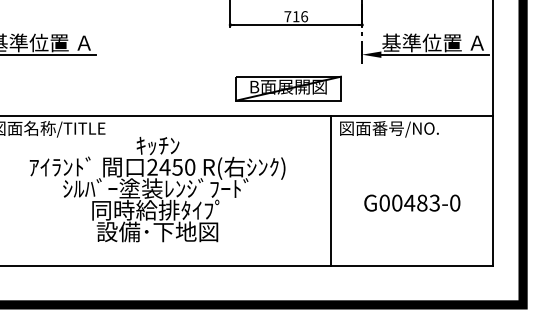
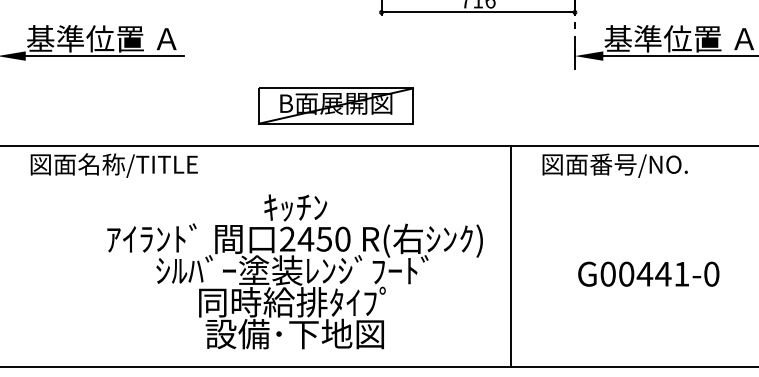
part: (288, 88) -> (336, 105), moved
text: (157, 189) -> (294, 271), moved
line: (331, 191) -> (510, 257), moved
text: (427, 202) -> (671, 273), G00483-0 -> G00441-0

